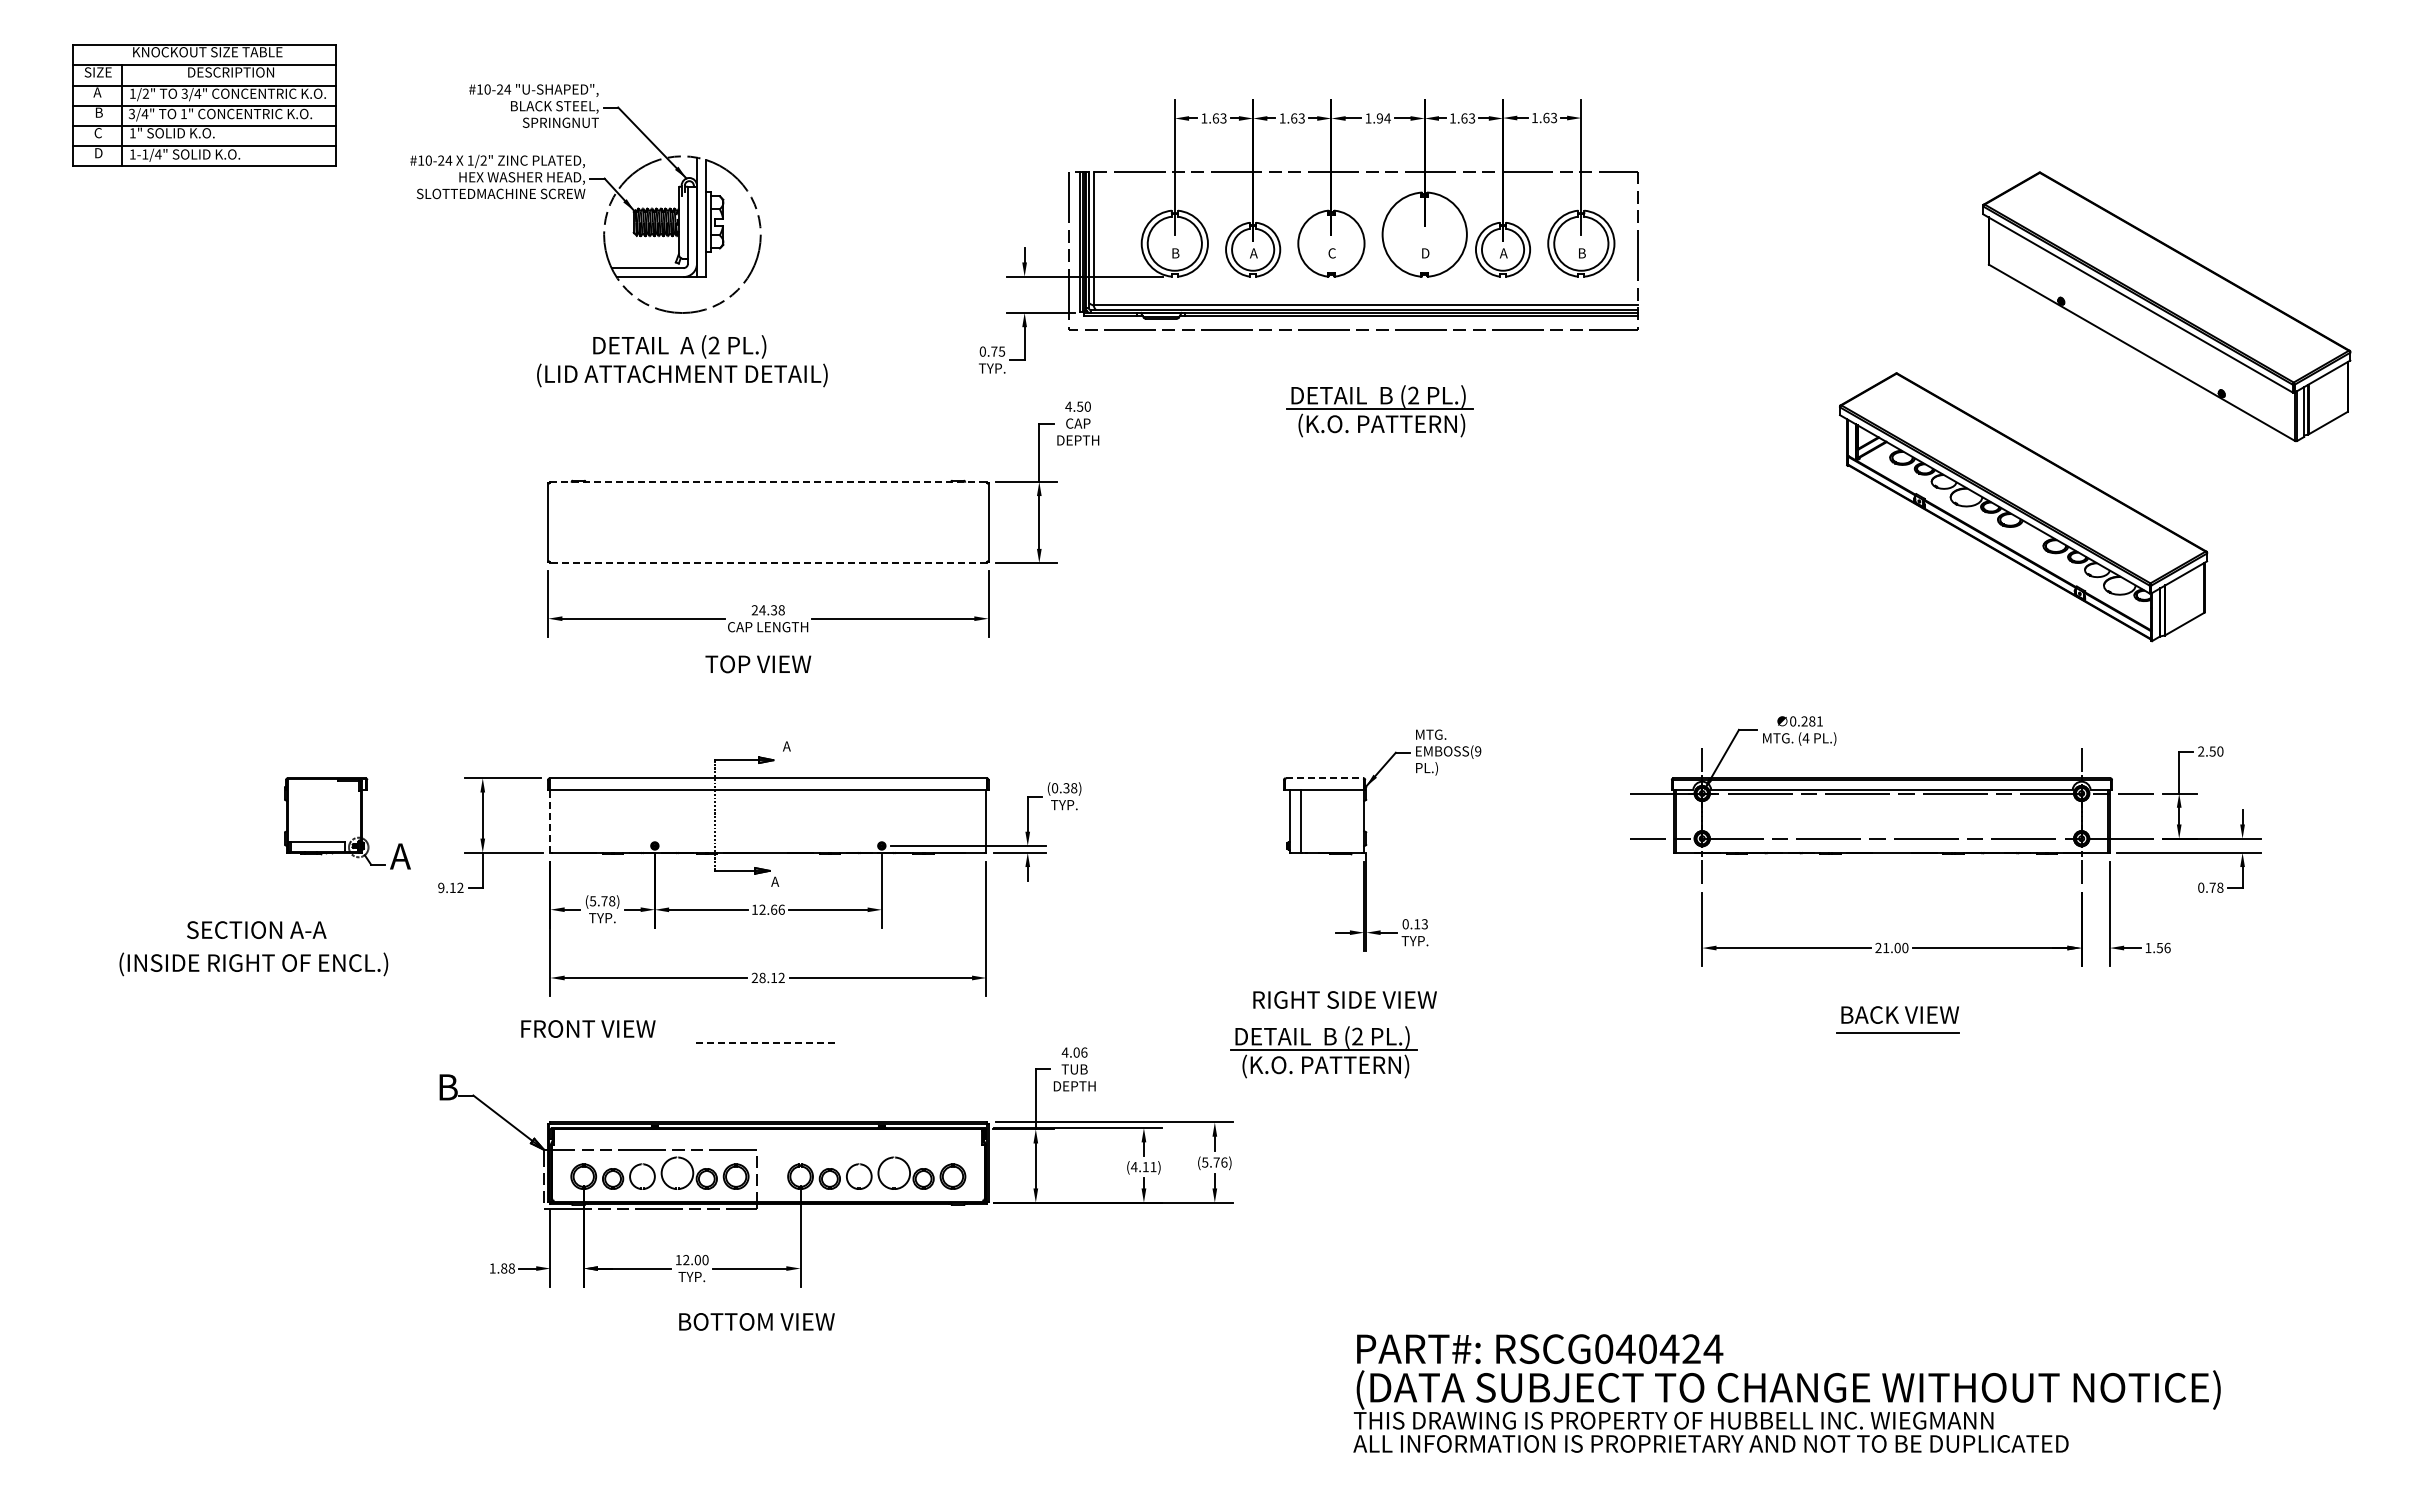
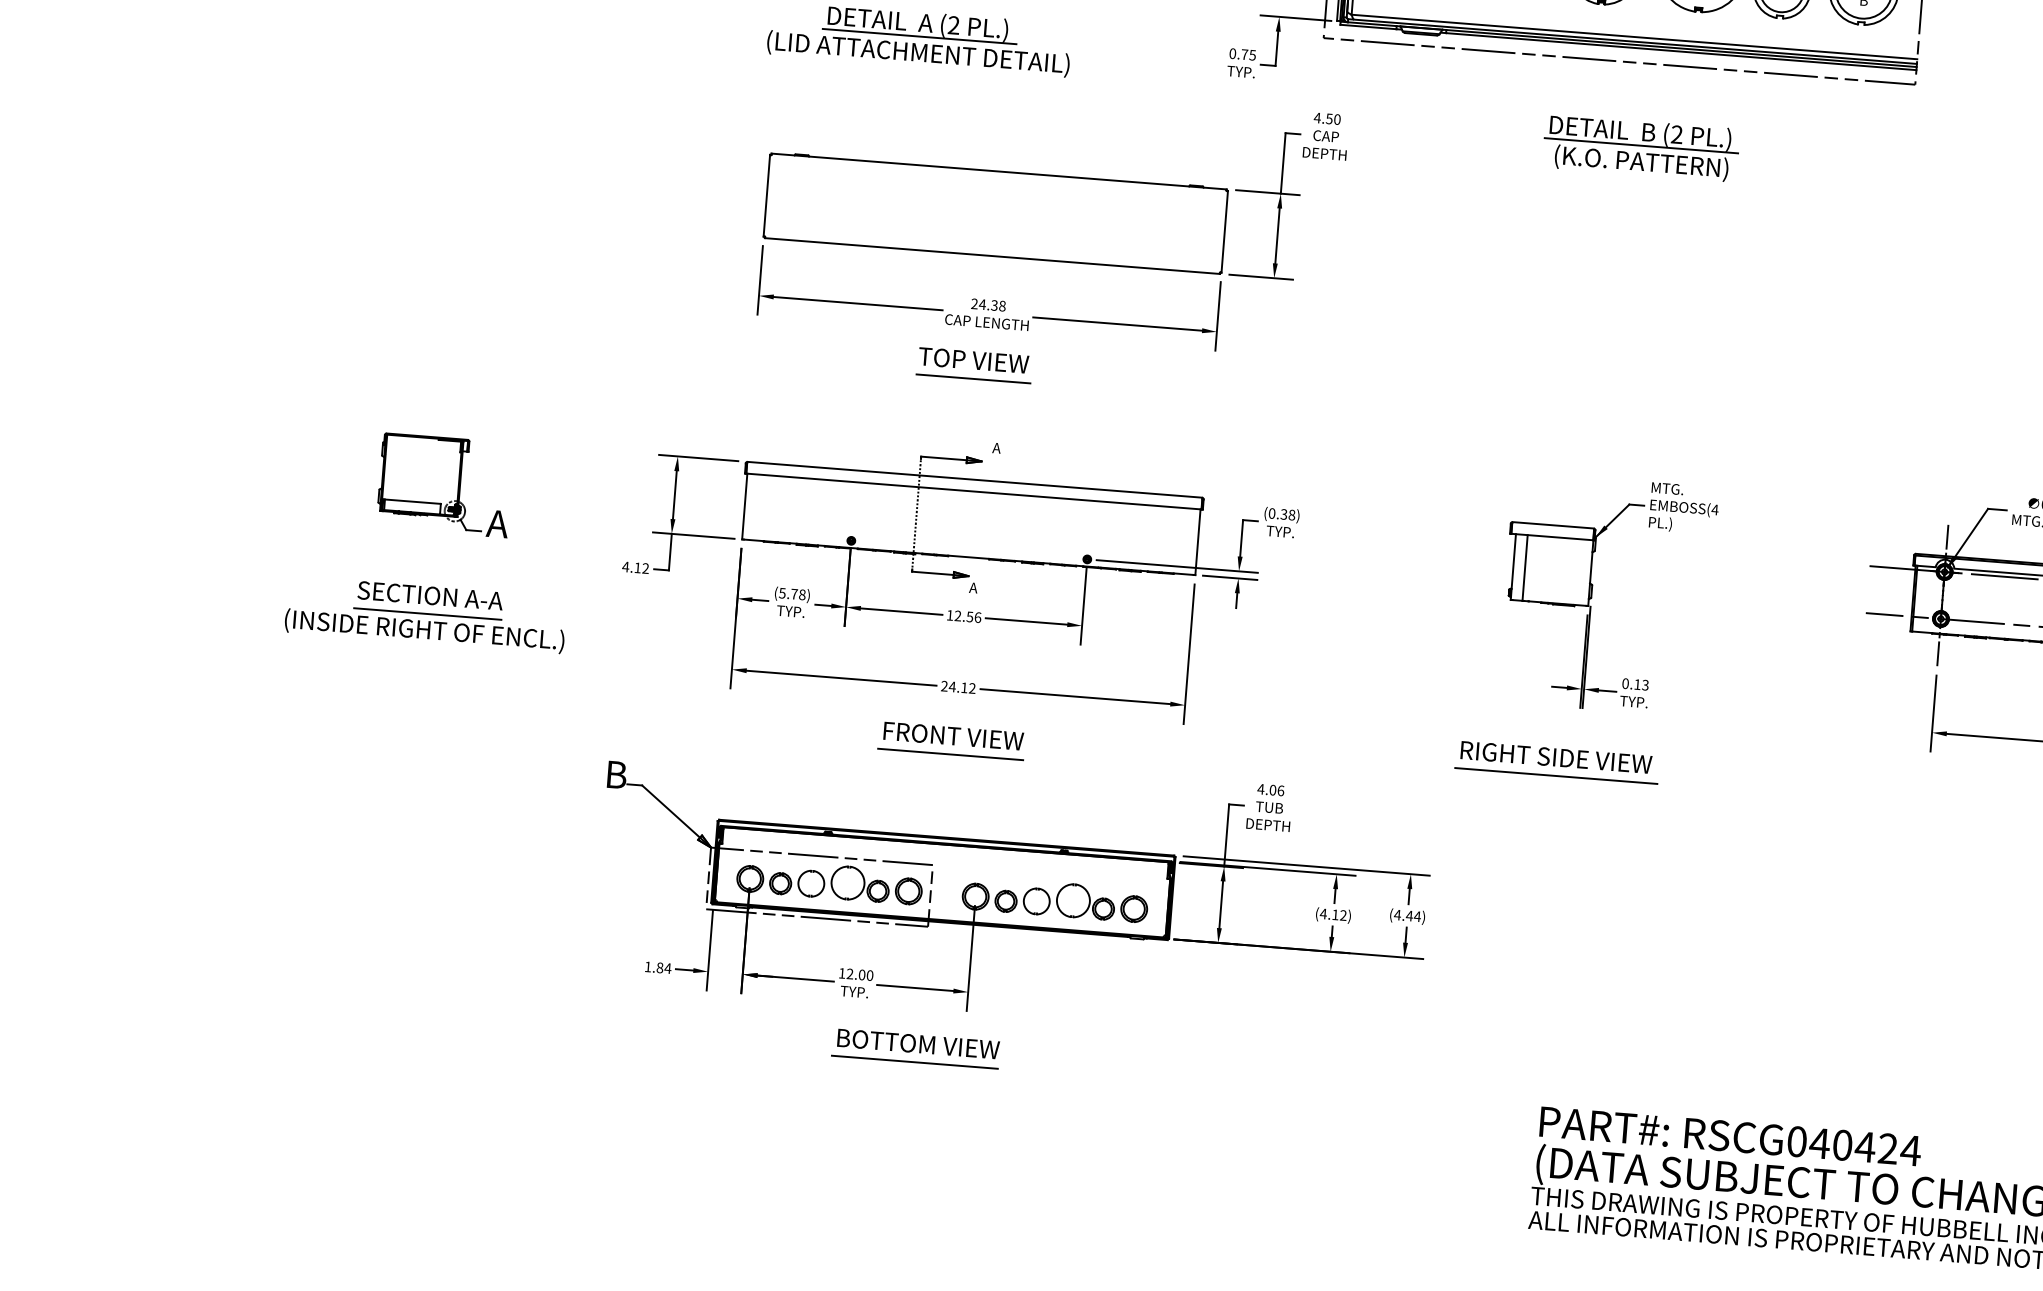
line: (682, 358) -> (919, 36), added
line: (768, 481) -> (999, 171), dashed -> solid
line: (768, 563) -> (992, 256), dashed -> solid
line: (759, 682) -> (973, 379), added
text: (1477, 751) -> (1714, 509), (9 -> (4
line: (1324, 778) -> (1553, 525), dashed -> solid
line: (550, 821) -> (744, 506), dashed -> solid
part: (347, 823) -> (445, 485), moved
text: (440, 887) -> (625, 566), 9.12 -> 4.12
text: (773, 909) -> (969, 616), 12.66 -> 12.56
line: (255, 947) -> (427, 613), added
text: (762, 977) -> (952, 686), 28.12 -> 24.12
line: (1346, 1017) -> (1556, 775), added
text: (588, 1028) -> (953, 735), moved
line: (765, 1042) -> (950, 754), dashed -> solid
part: (1323, 1052) -> (1529, 810), removed
text: (1214, 1162) -> (1407, 915), (5.76) -> (4.44)
text: (1153, 1166) -> (1343, 914), (4.11) -> (4.12)
text: (511, 1268) -> (667, 968), 1.88 -> 1.84
line: (754, 1339) -> (914, 1062), added

